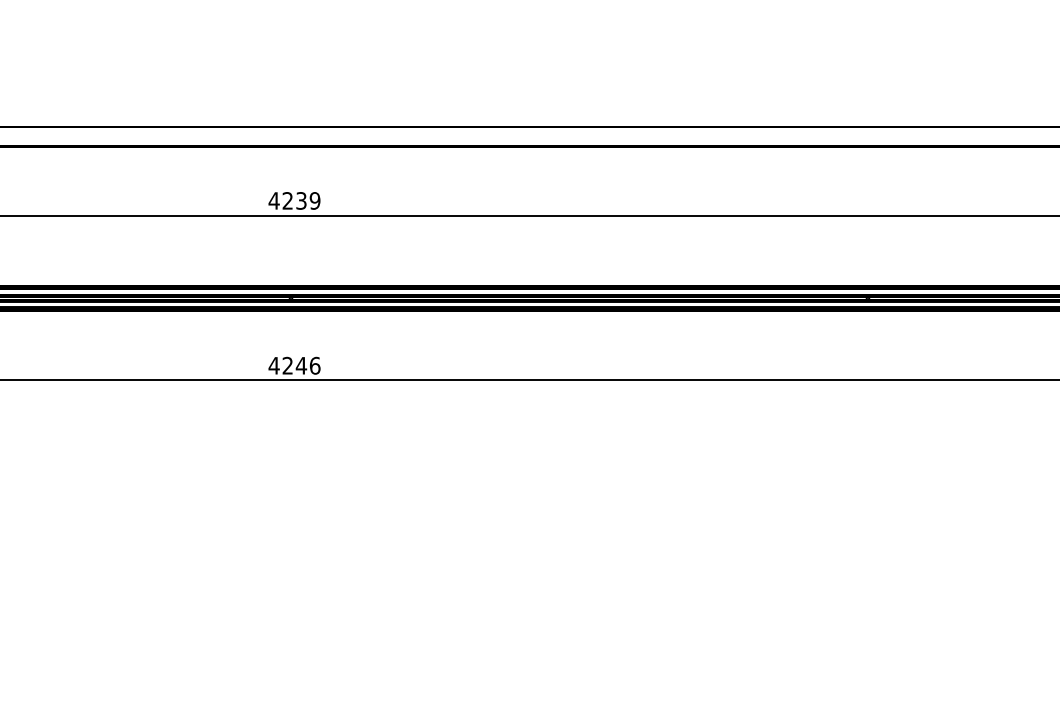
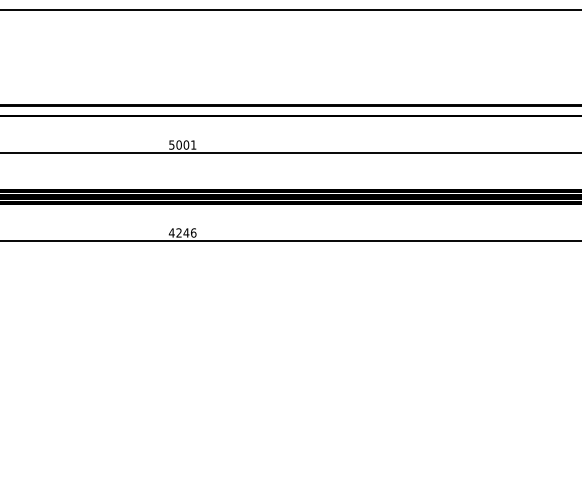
text: (294, 199) -> (182, 144), 4239 -> 5001

